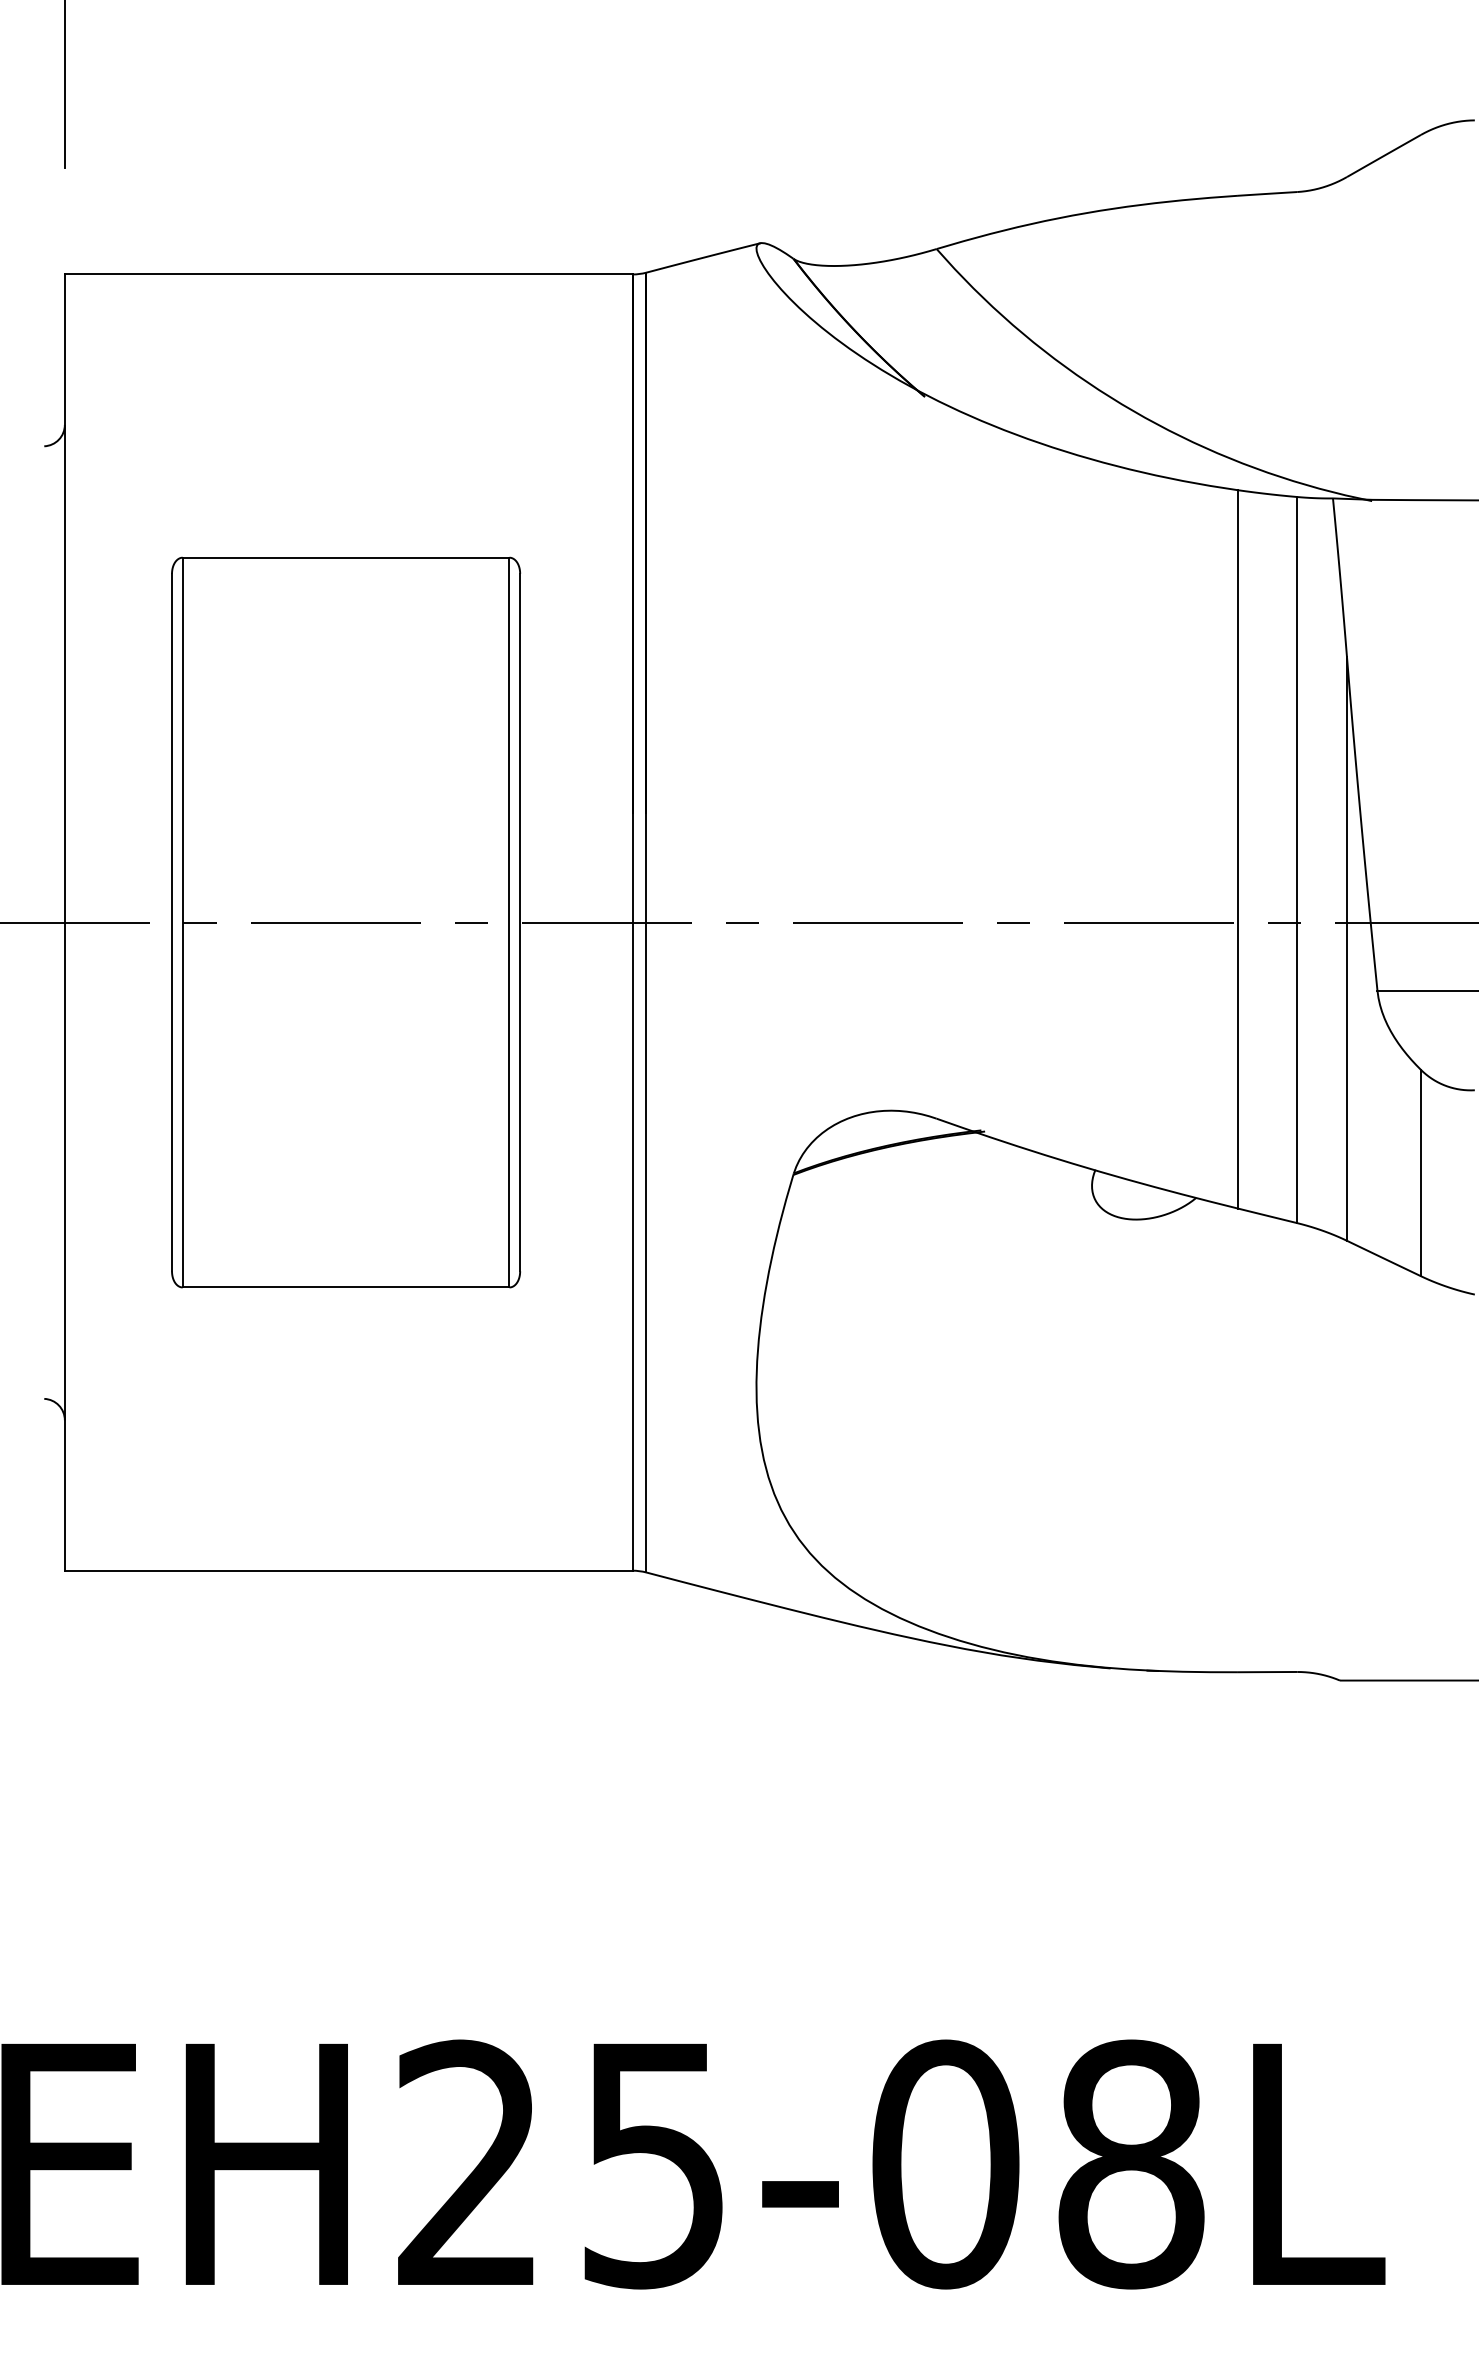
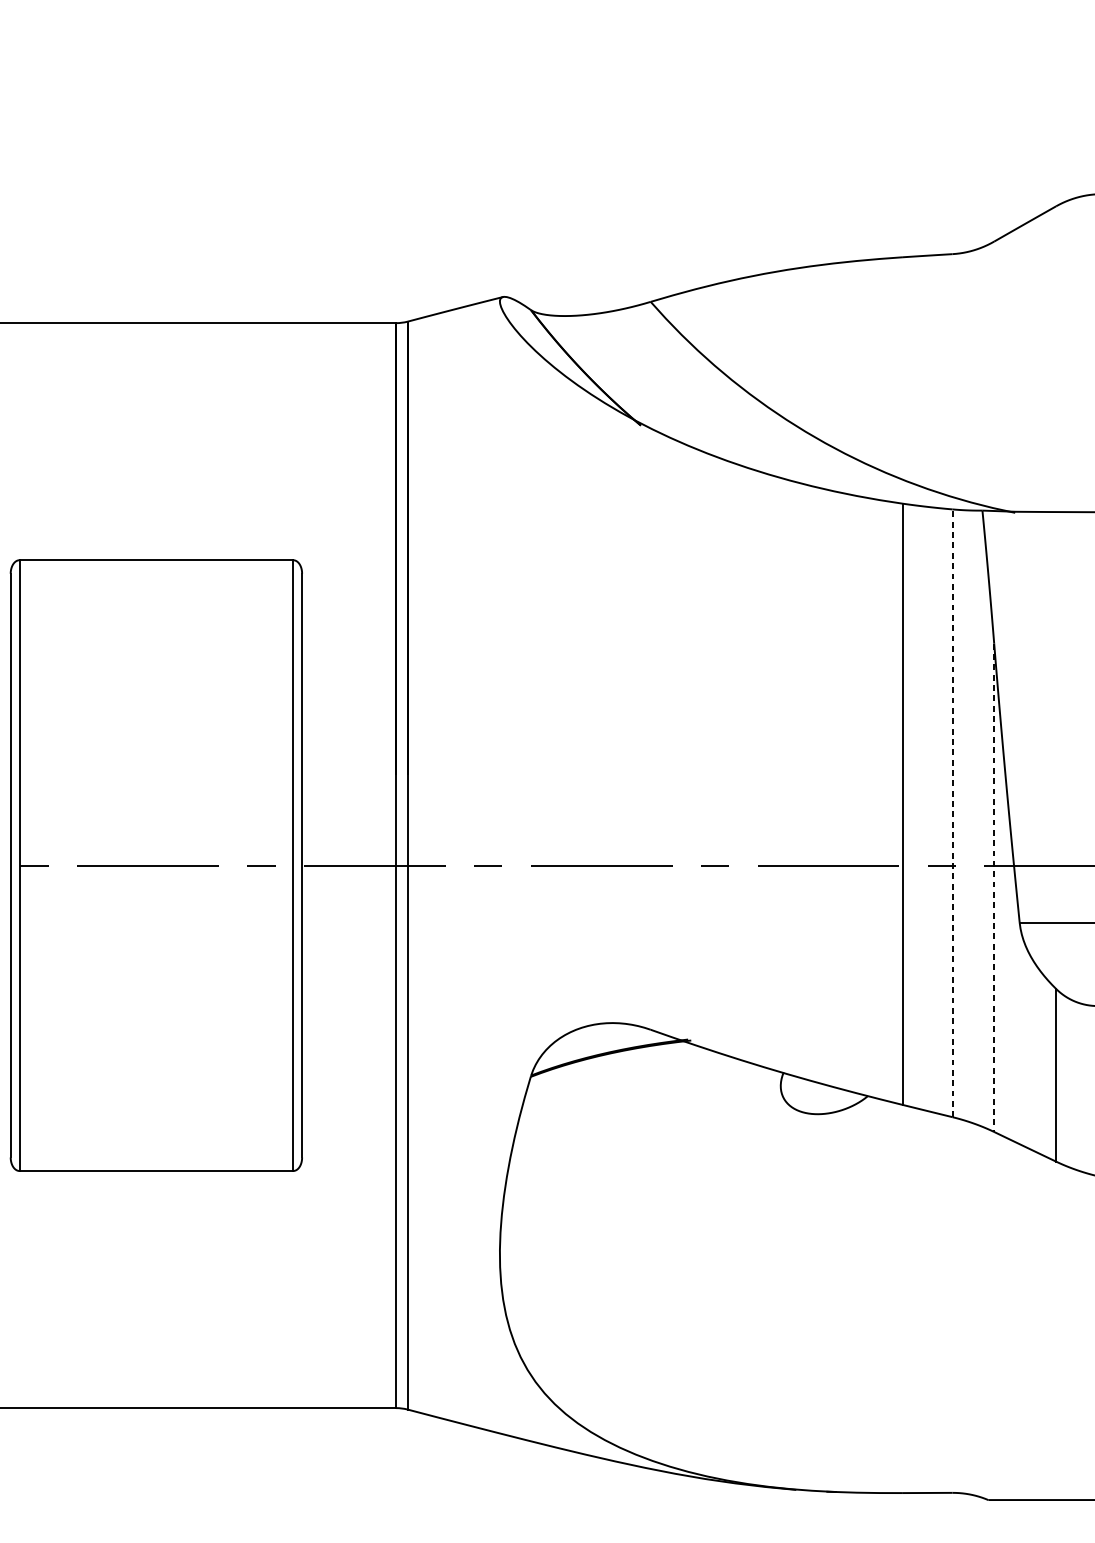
line: (1297, 859) -> (952, 812), solid -> dashed
line: (1347, 949) -> (994, 888), solid -> dashed

